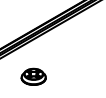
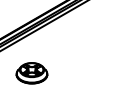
part: (33, 76) -> (31, 72), moved

